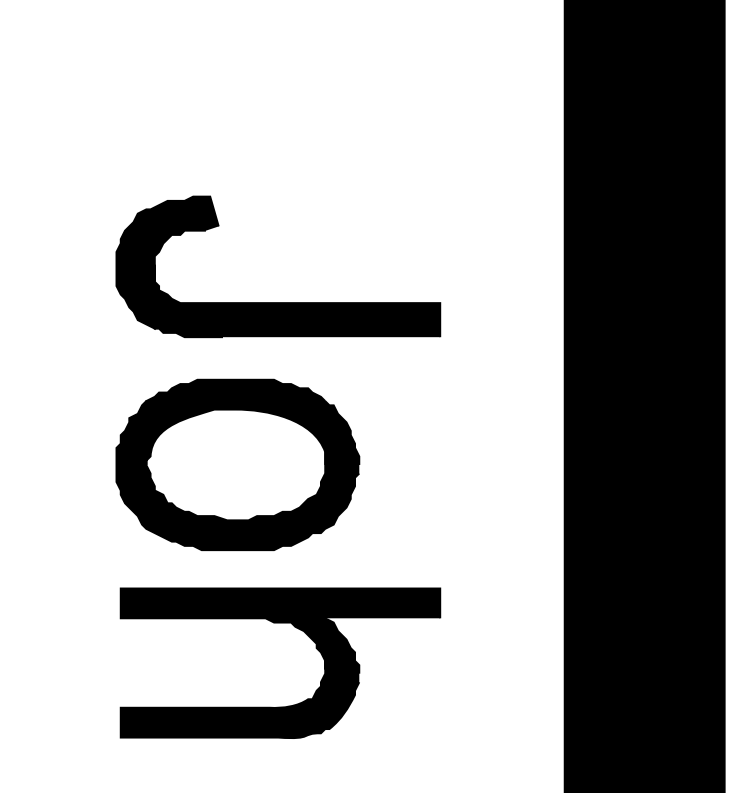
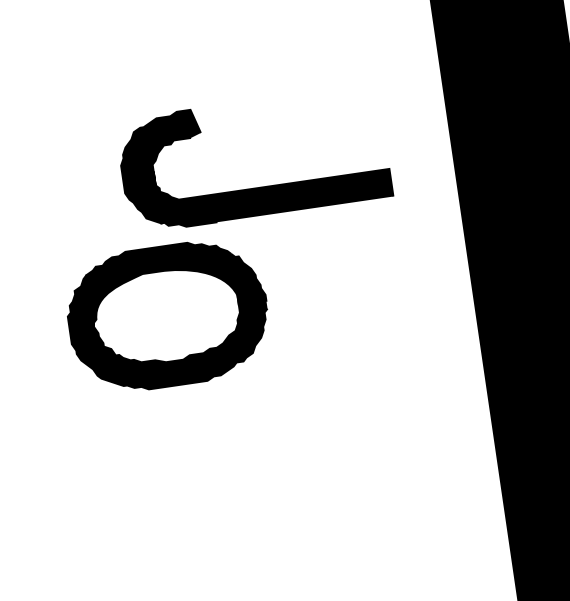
part: (278, 302) -> (258, 187), moved
part: (237, 464) -> (167, 315), moved
part: (306, 635) -> (282, 446), removed

